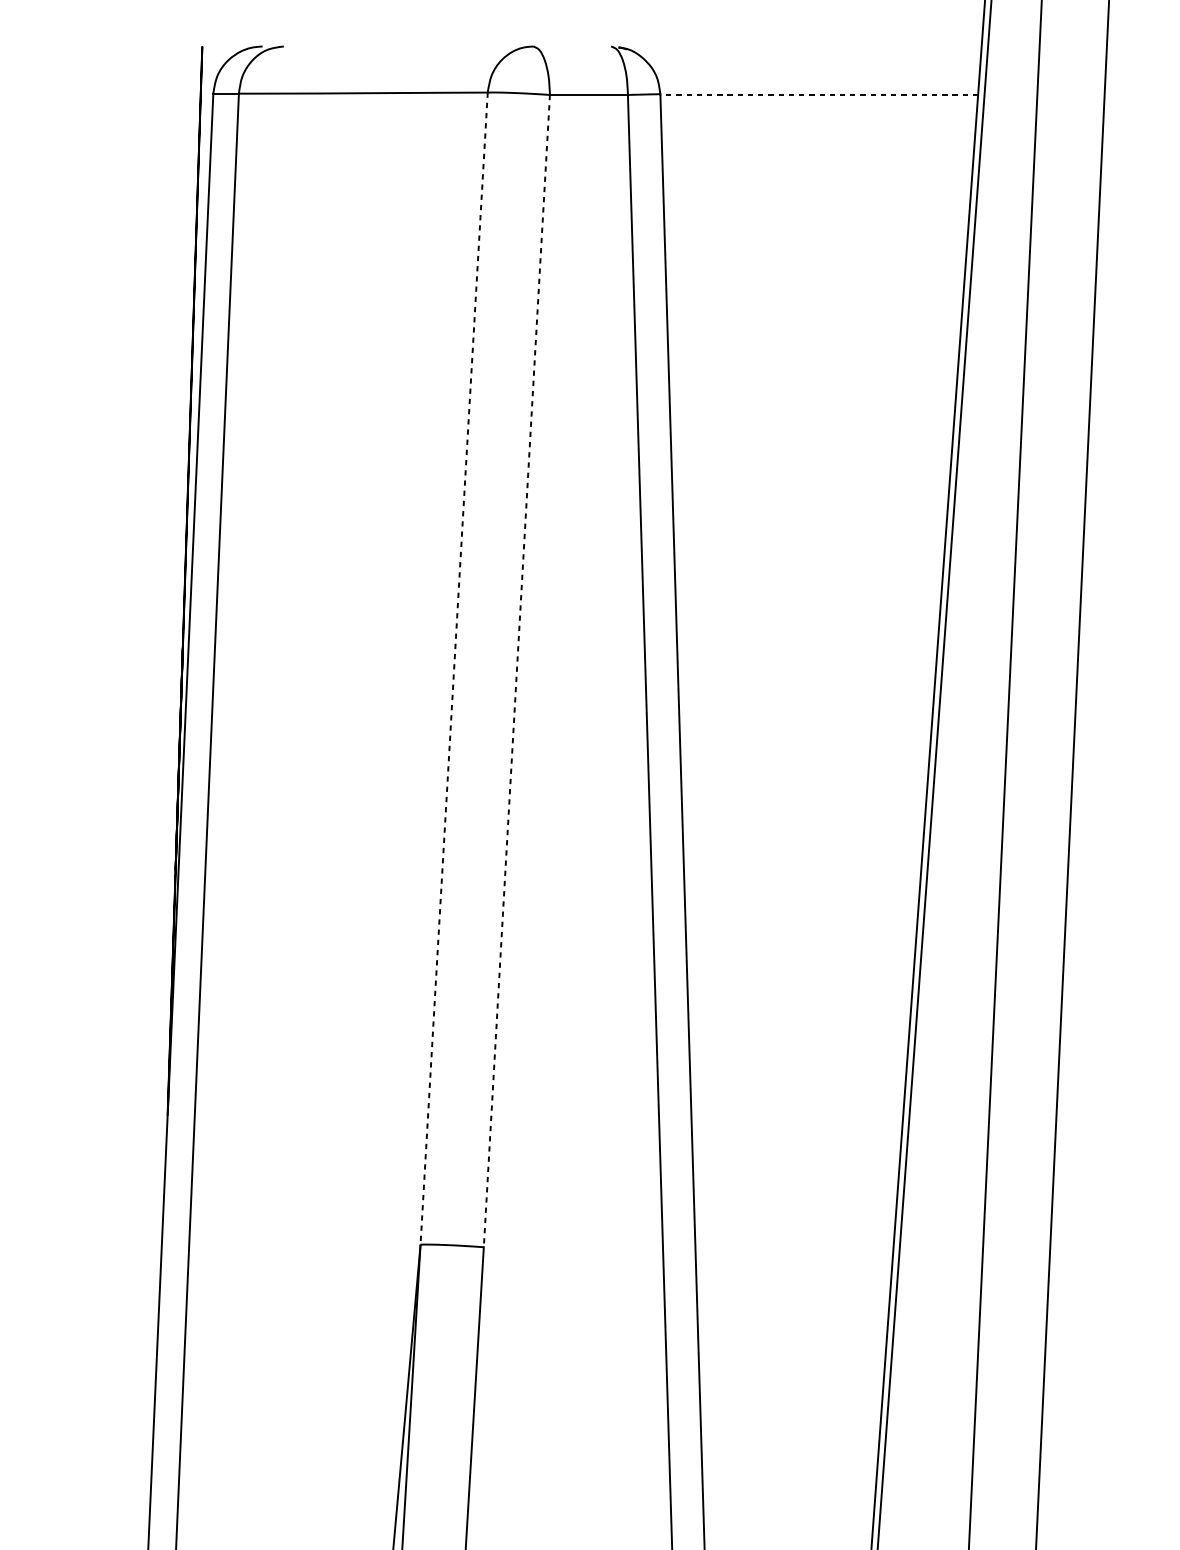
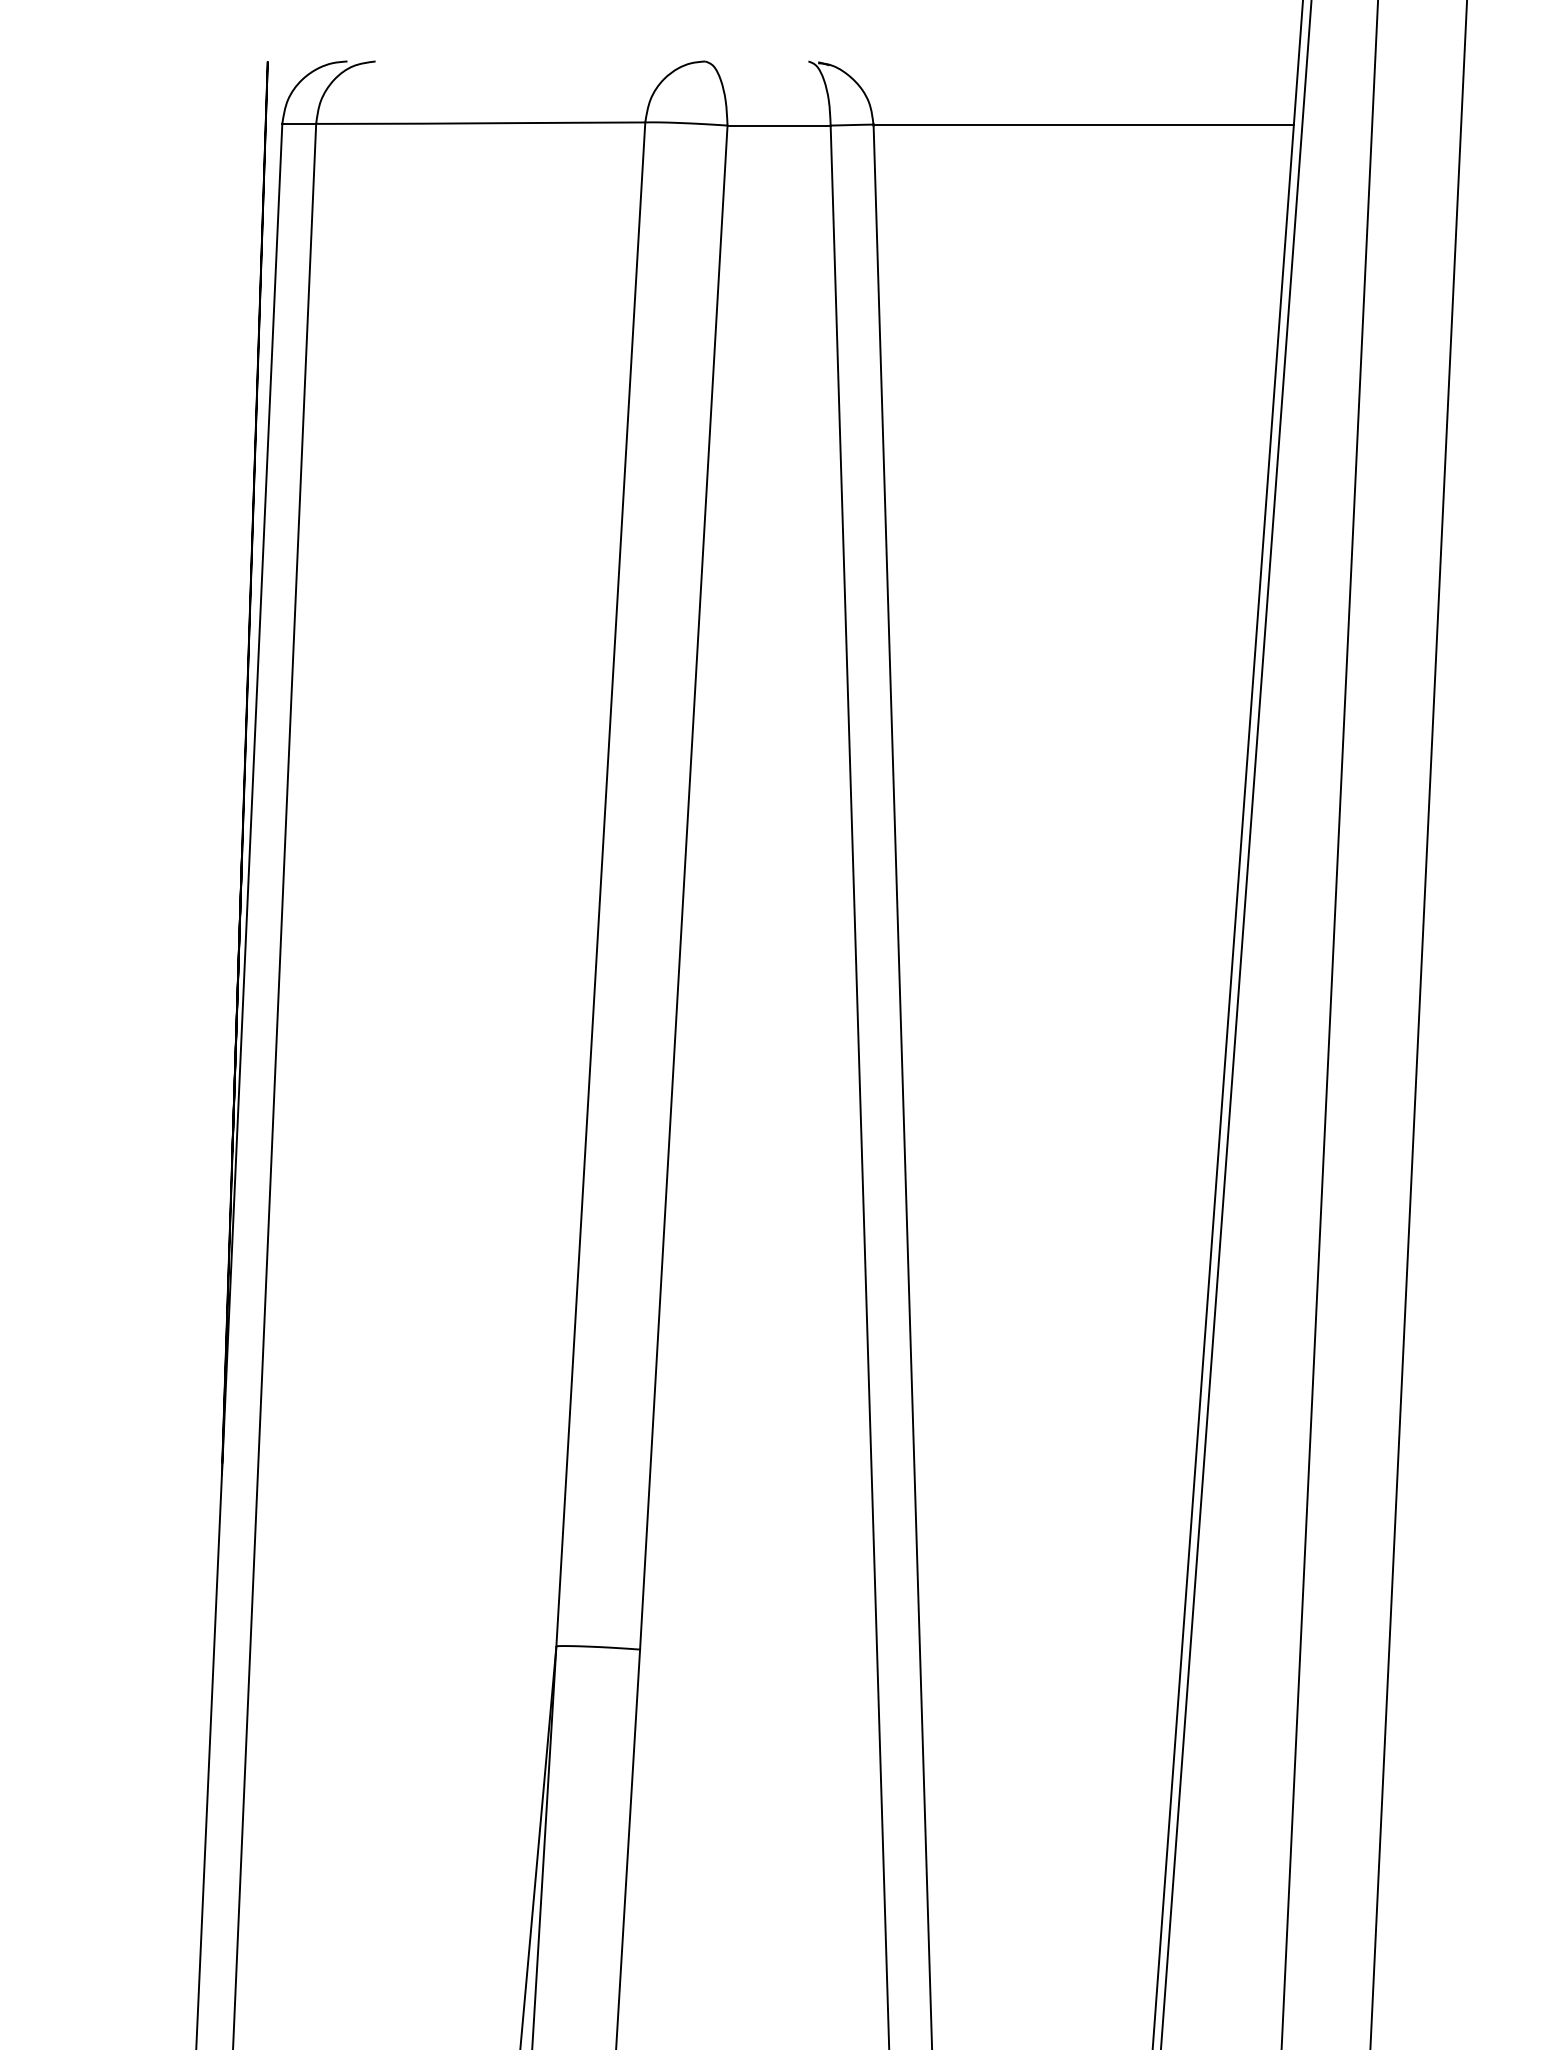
line: (819, 94) -> (1083, 125), dashed -> solid
line: (453, 668) -> (600, 884), dashed -> solid
line: (516, 671) -> (683, 888), dashed -> solid

